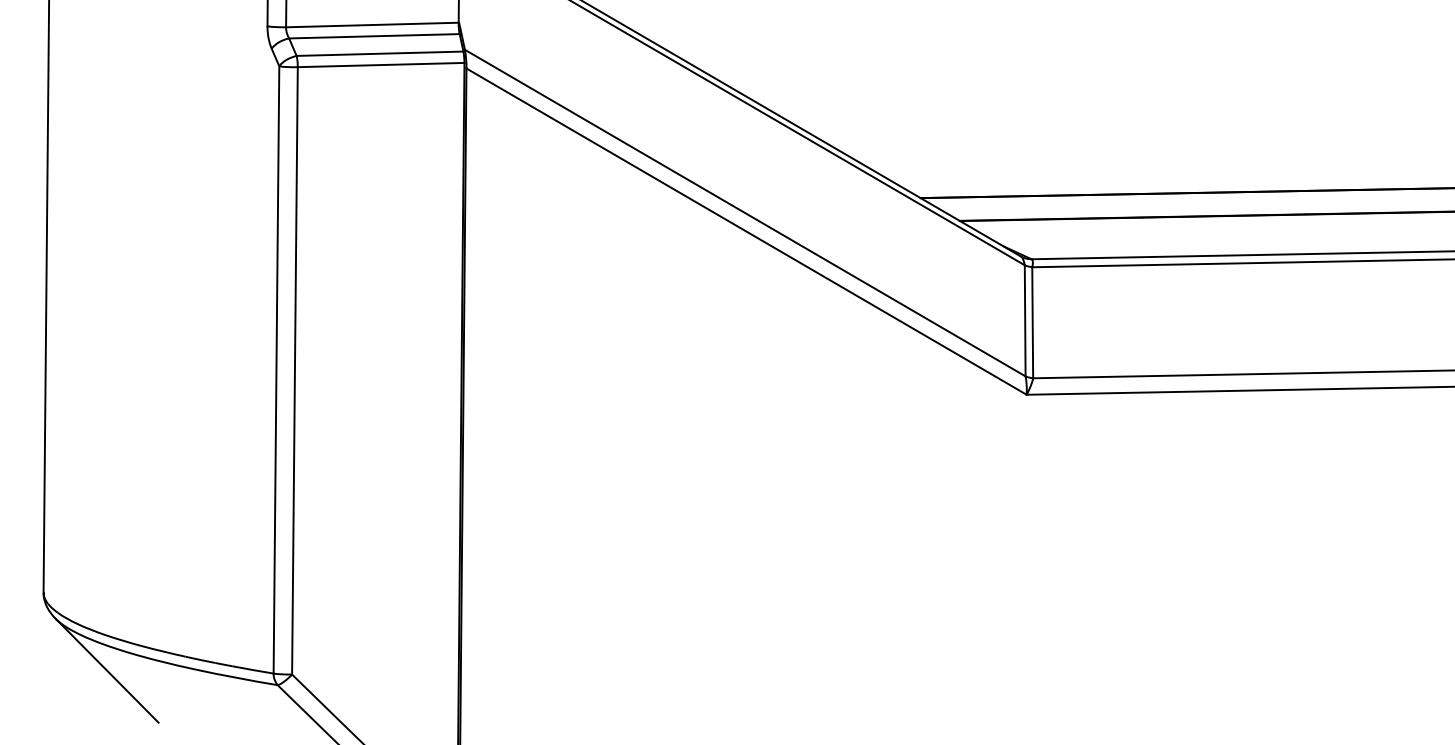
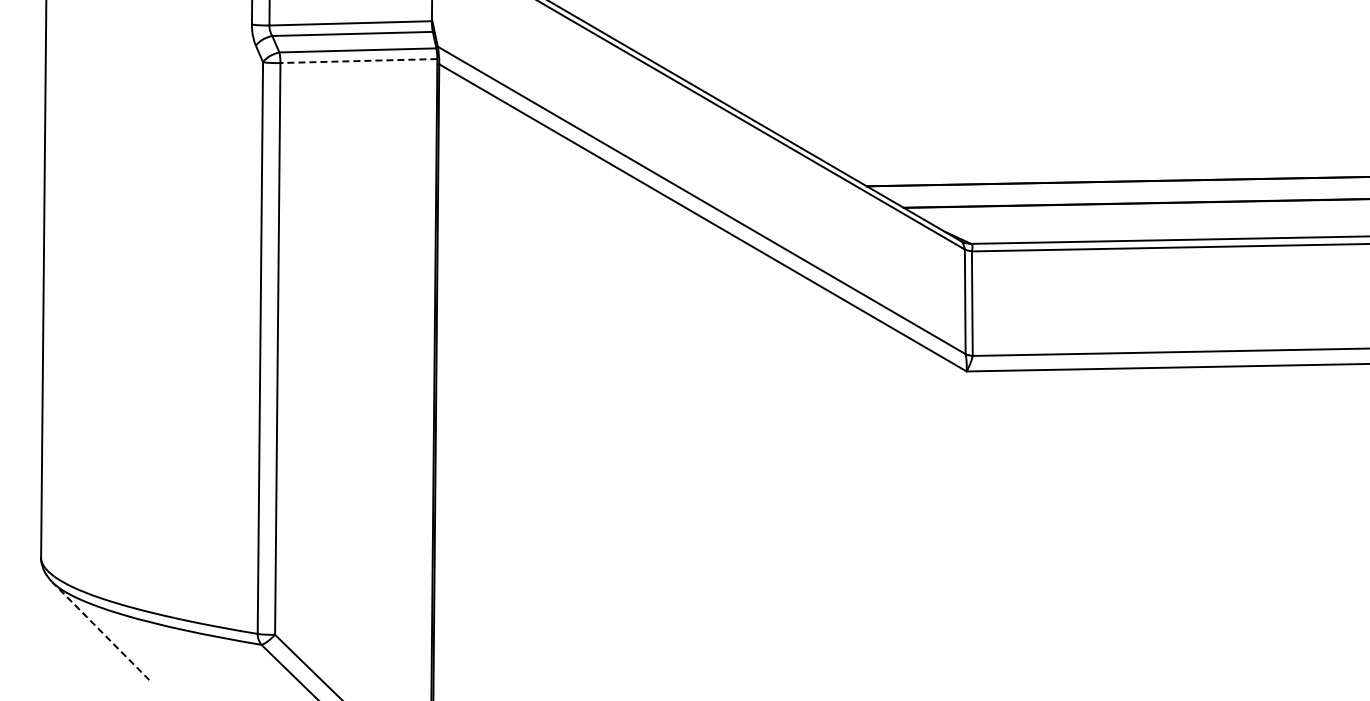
line: (380, 65) -> (358, 61), solid -> dashed
line: (106, 670) -> (100, 631), solid -> dashed

